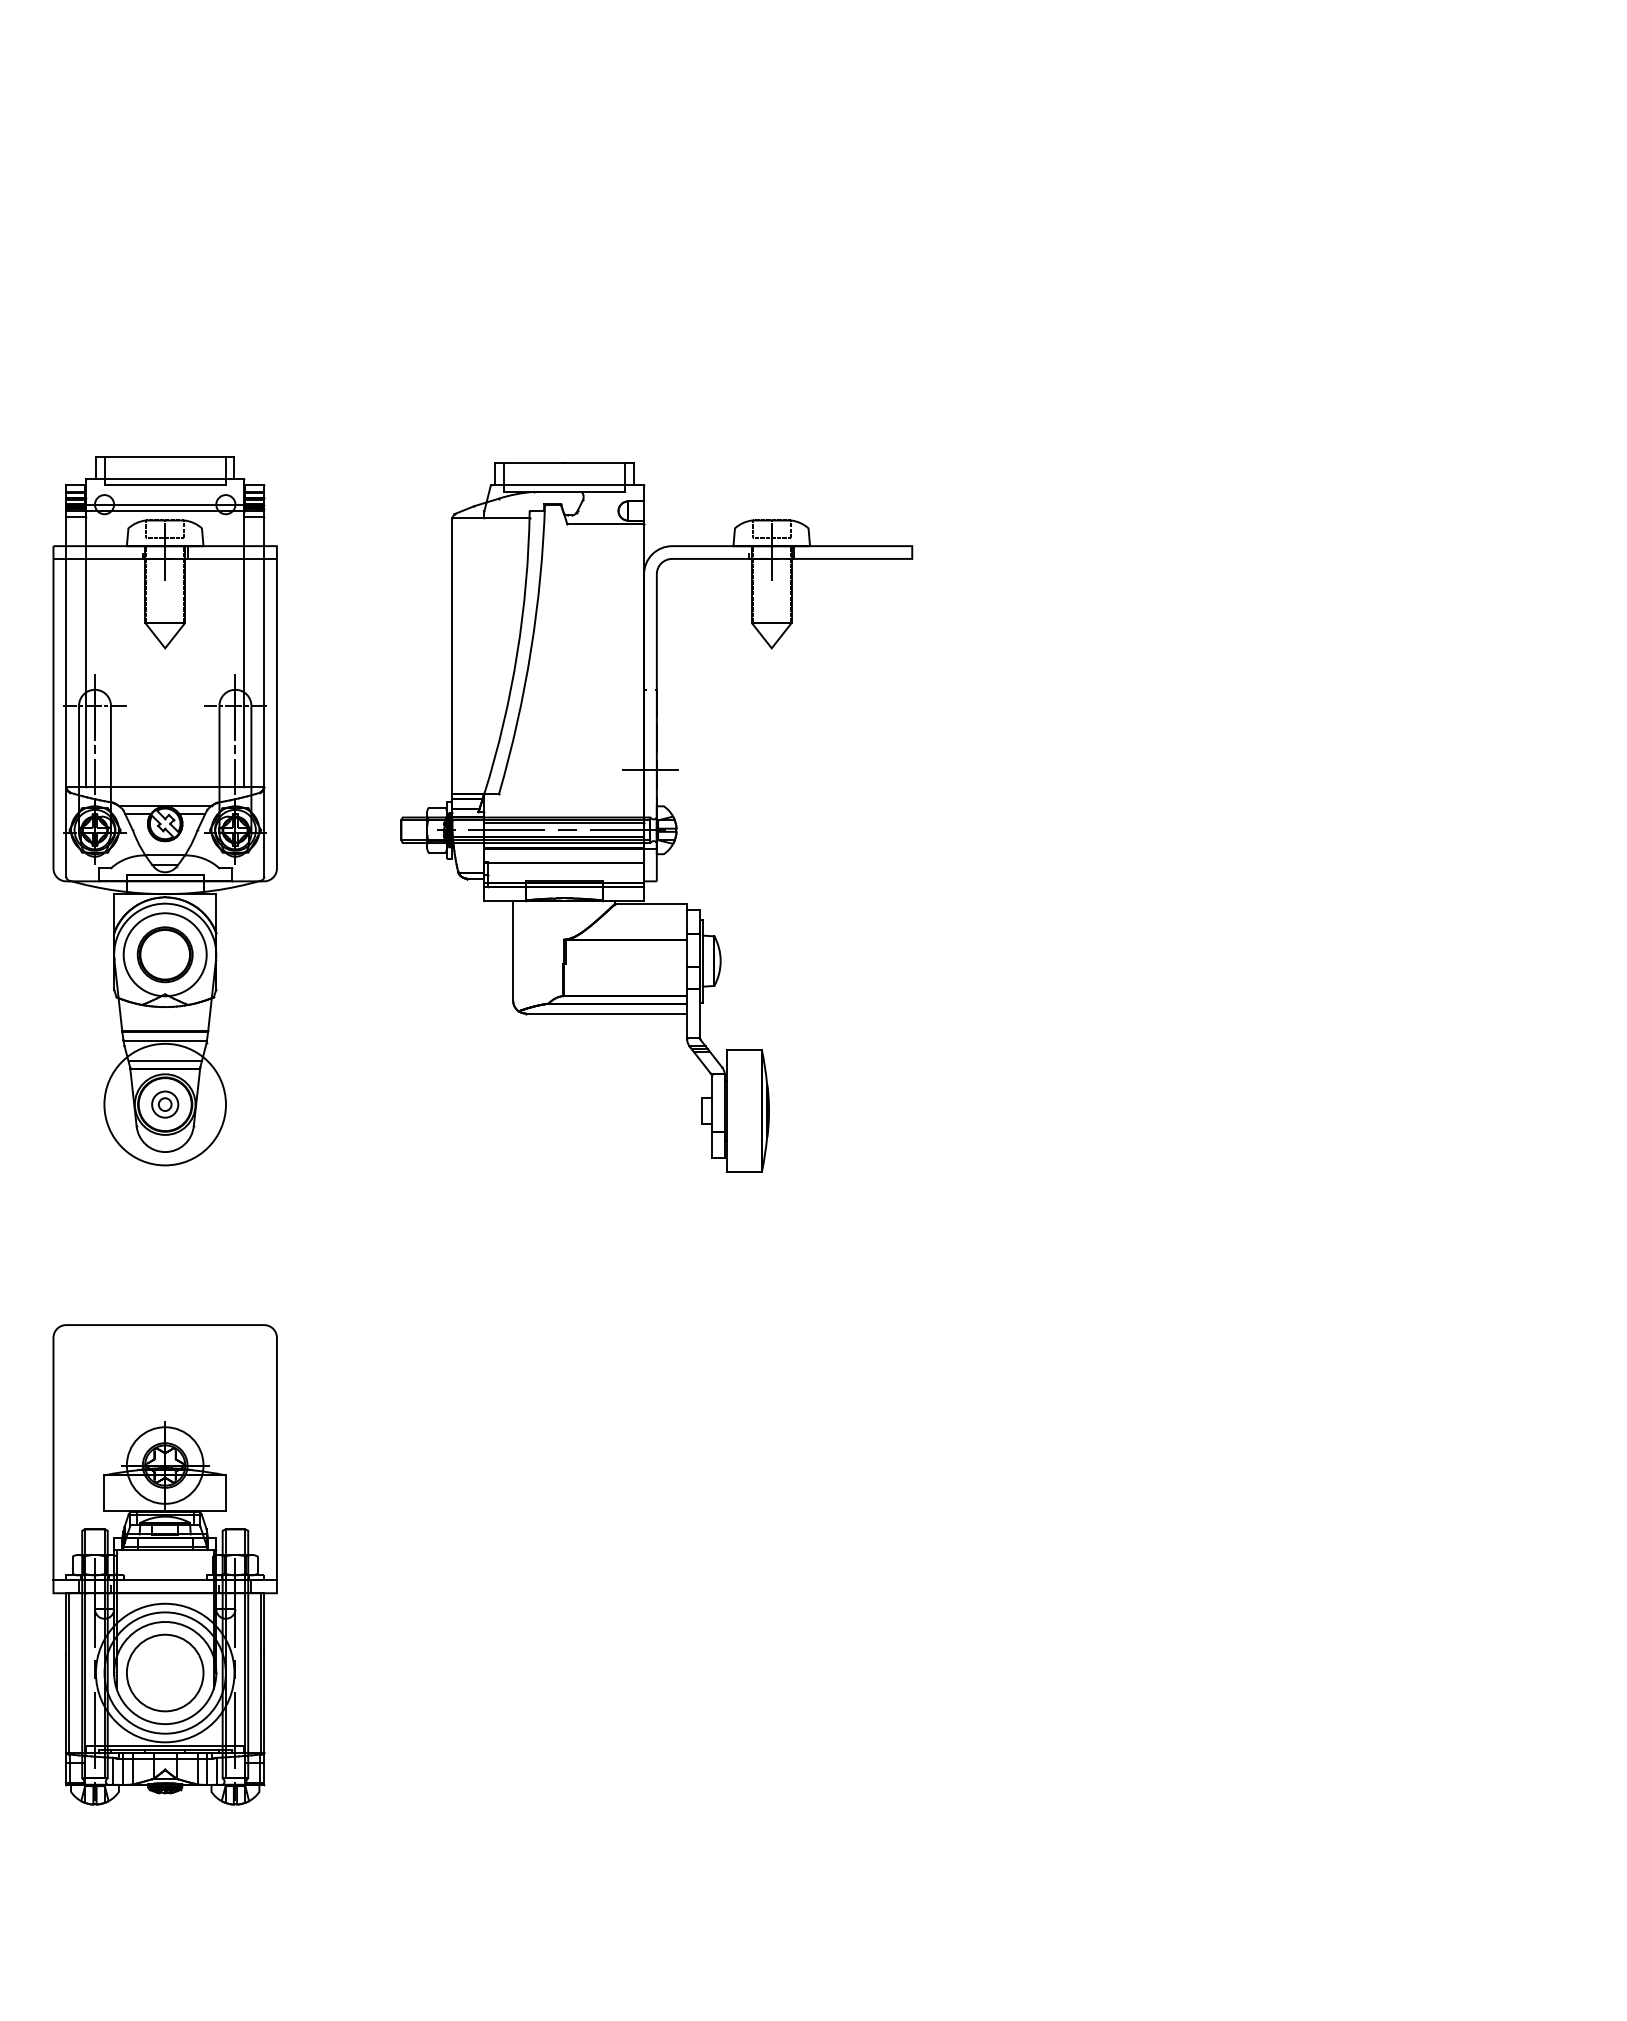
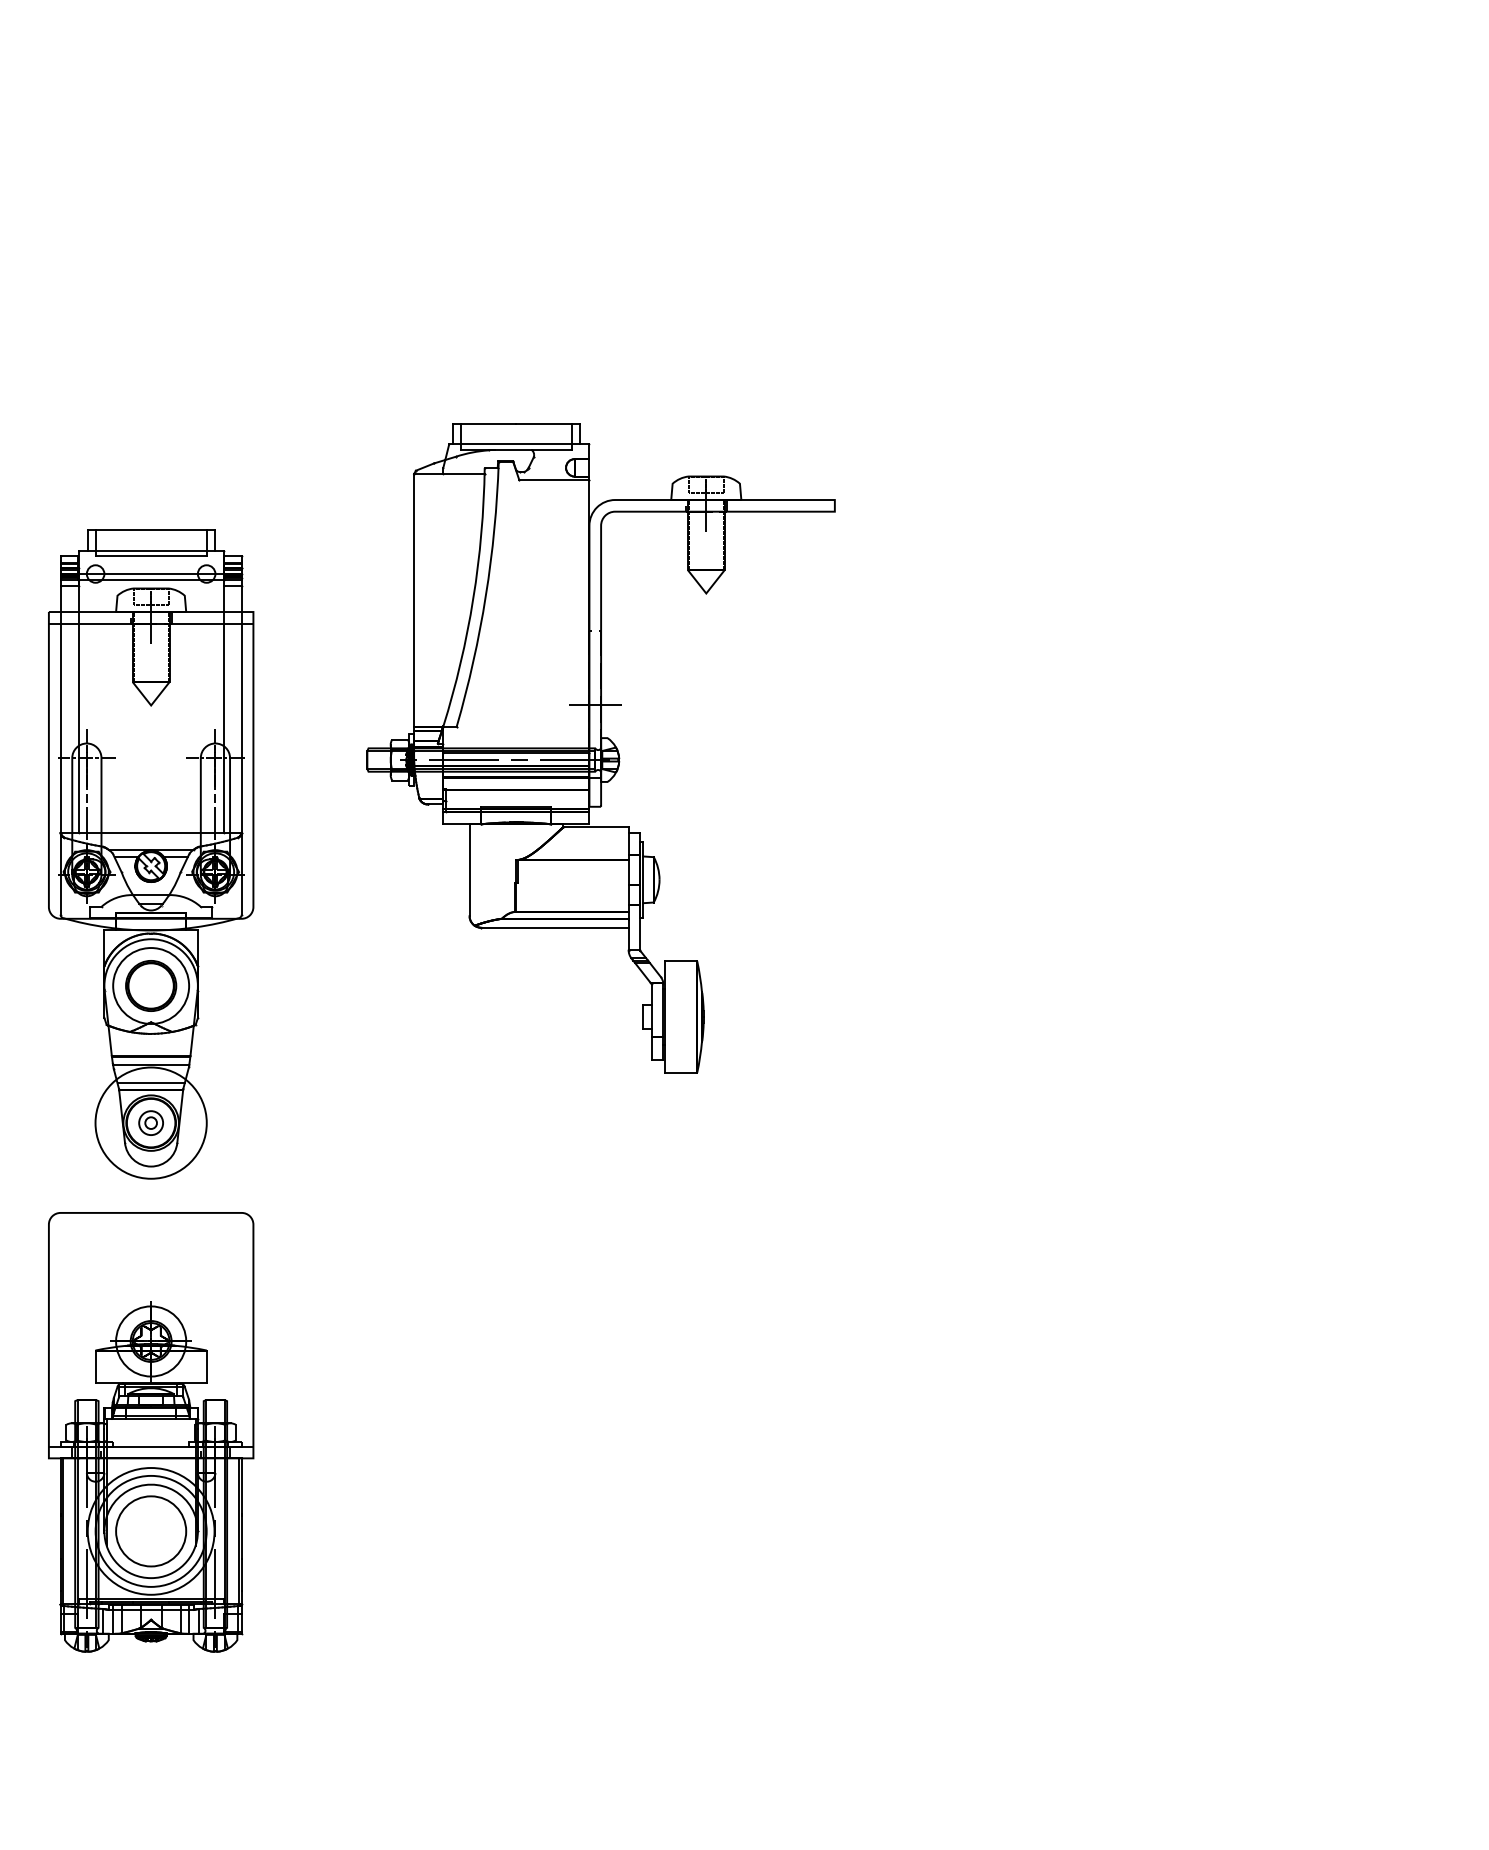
part: (165, 811) -> (151, 854), moved

